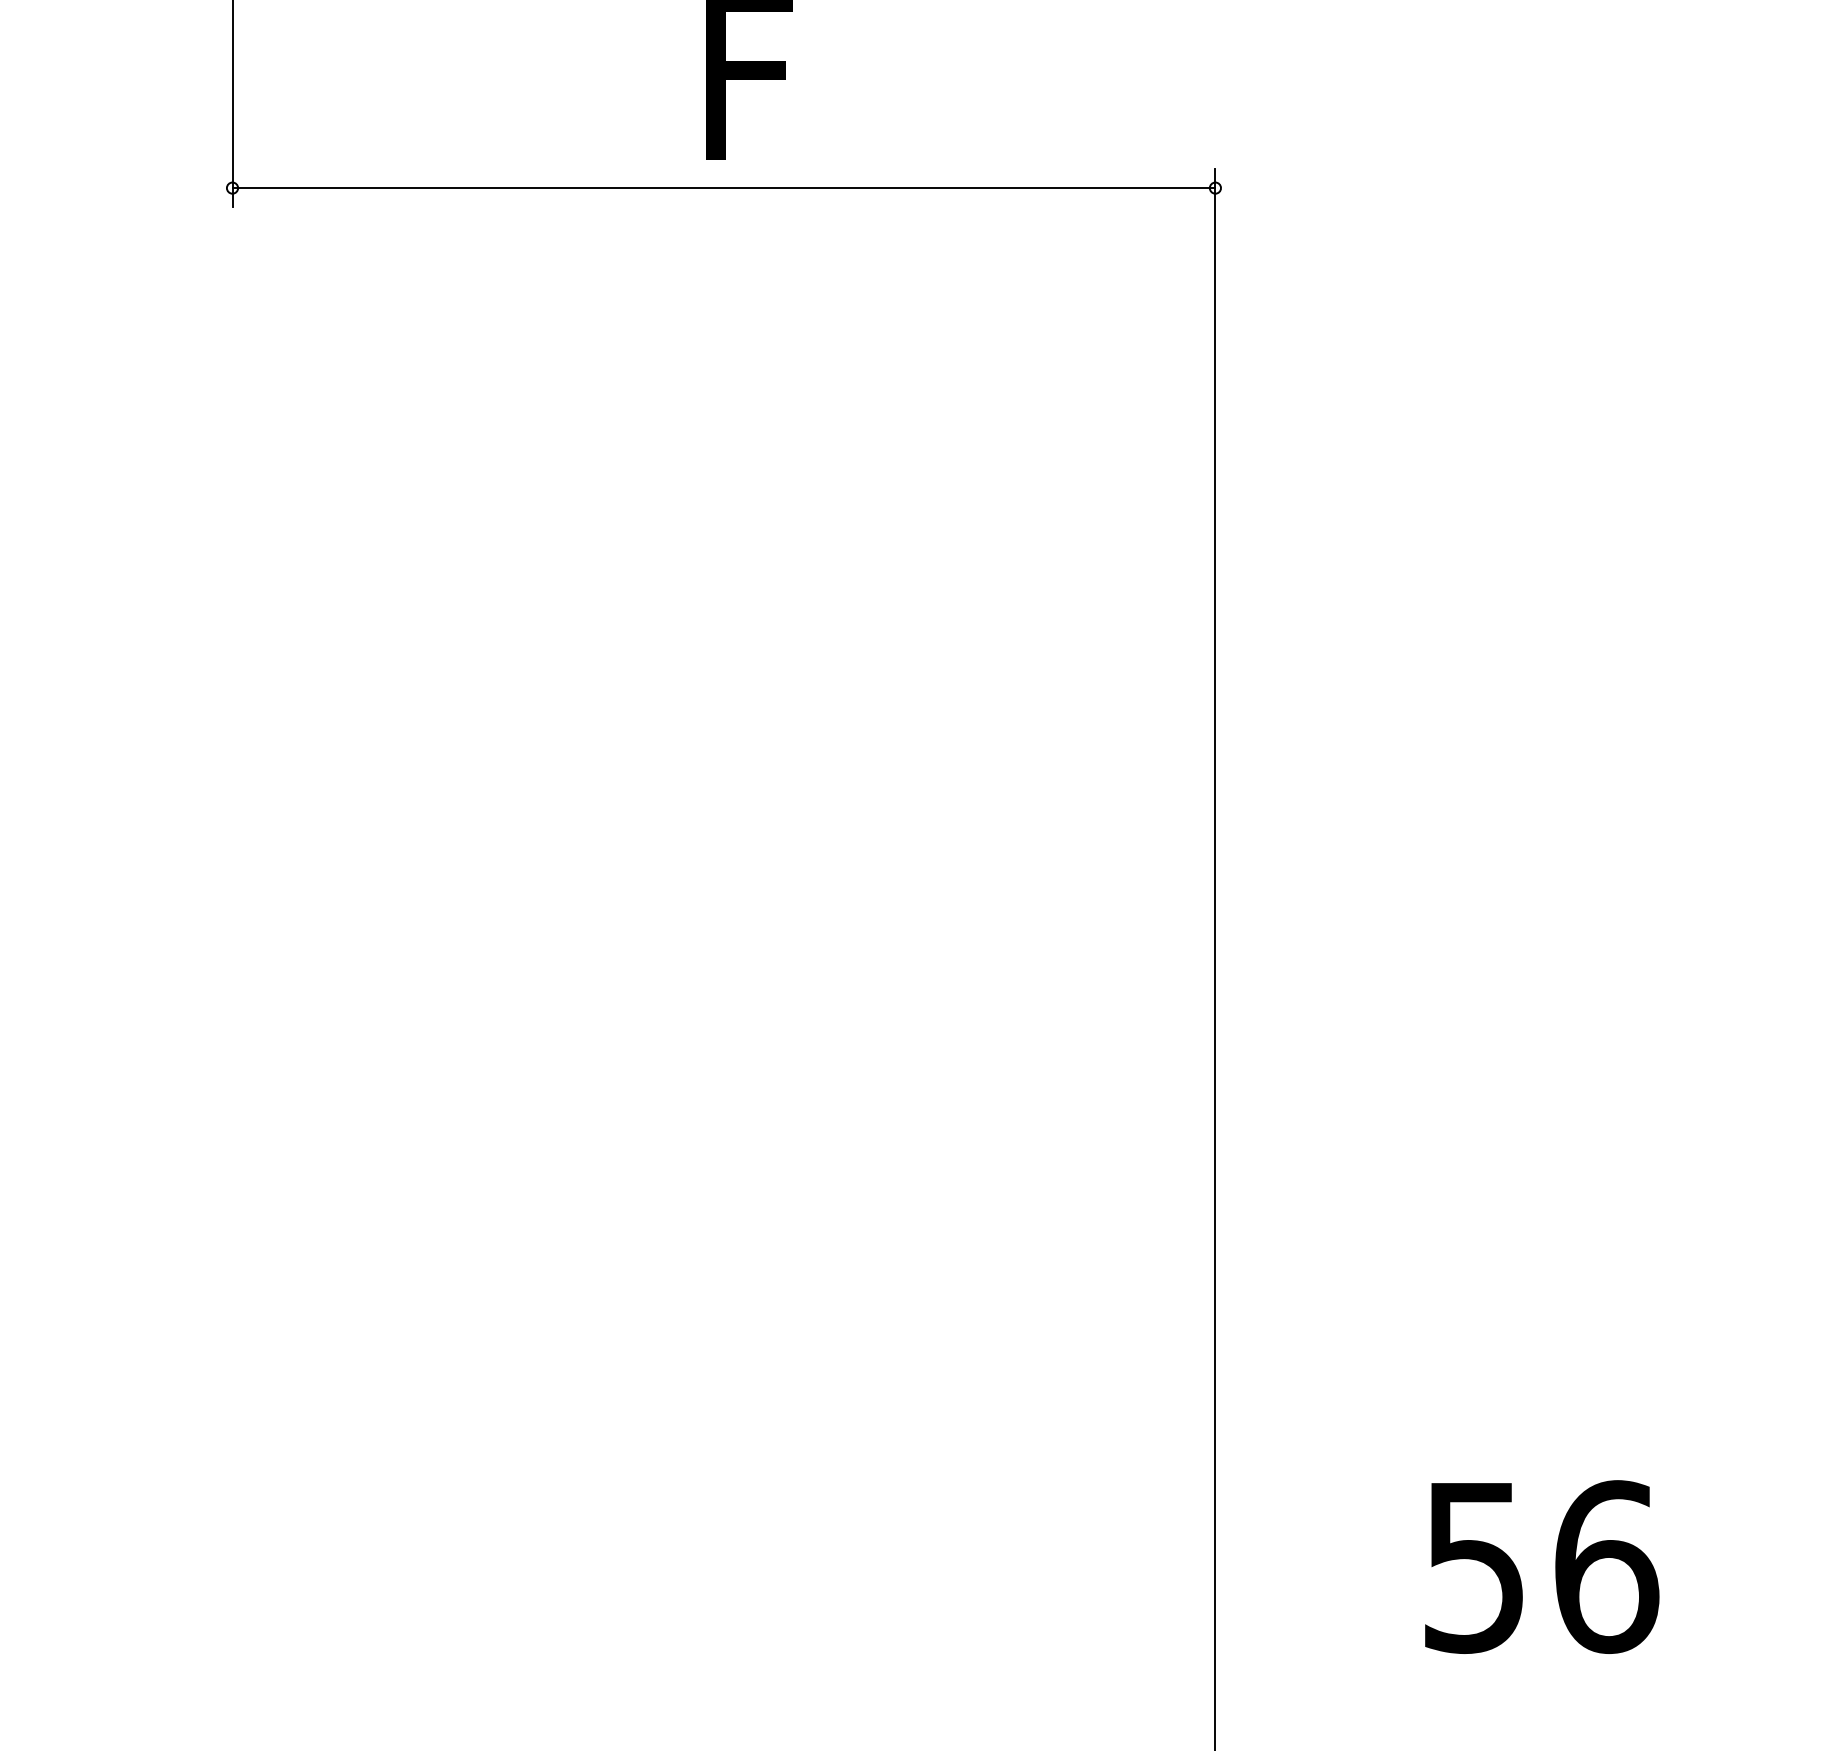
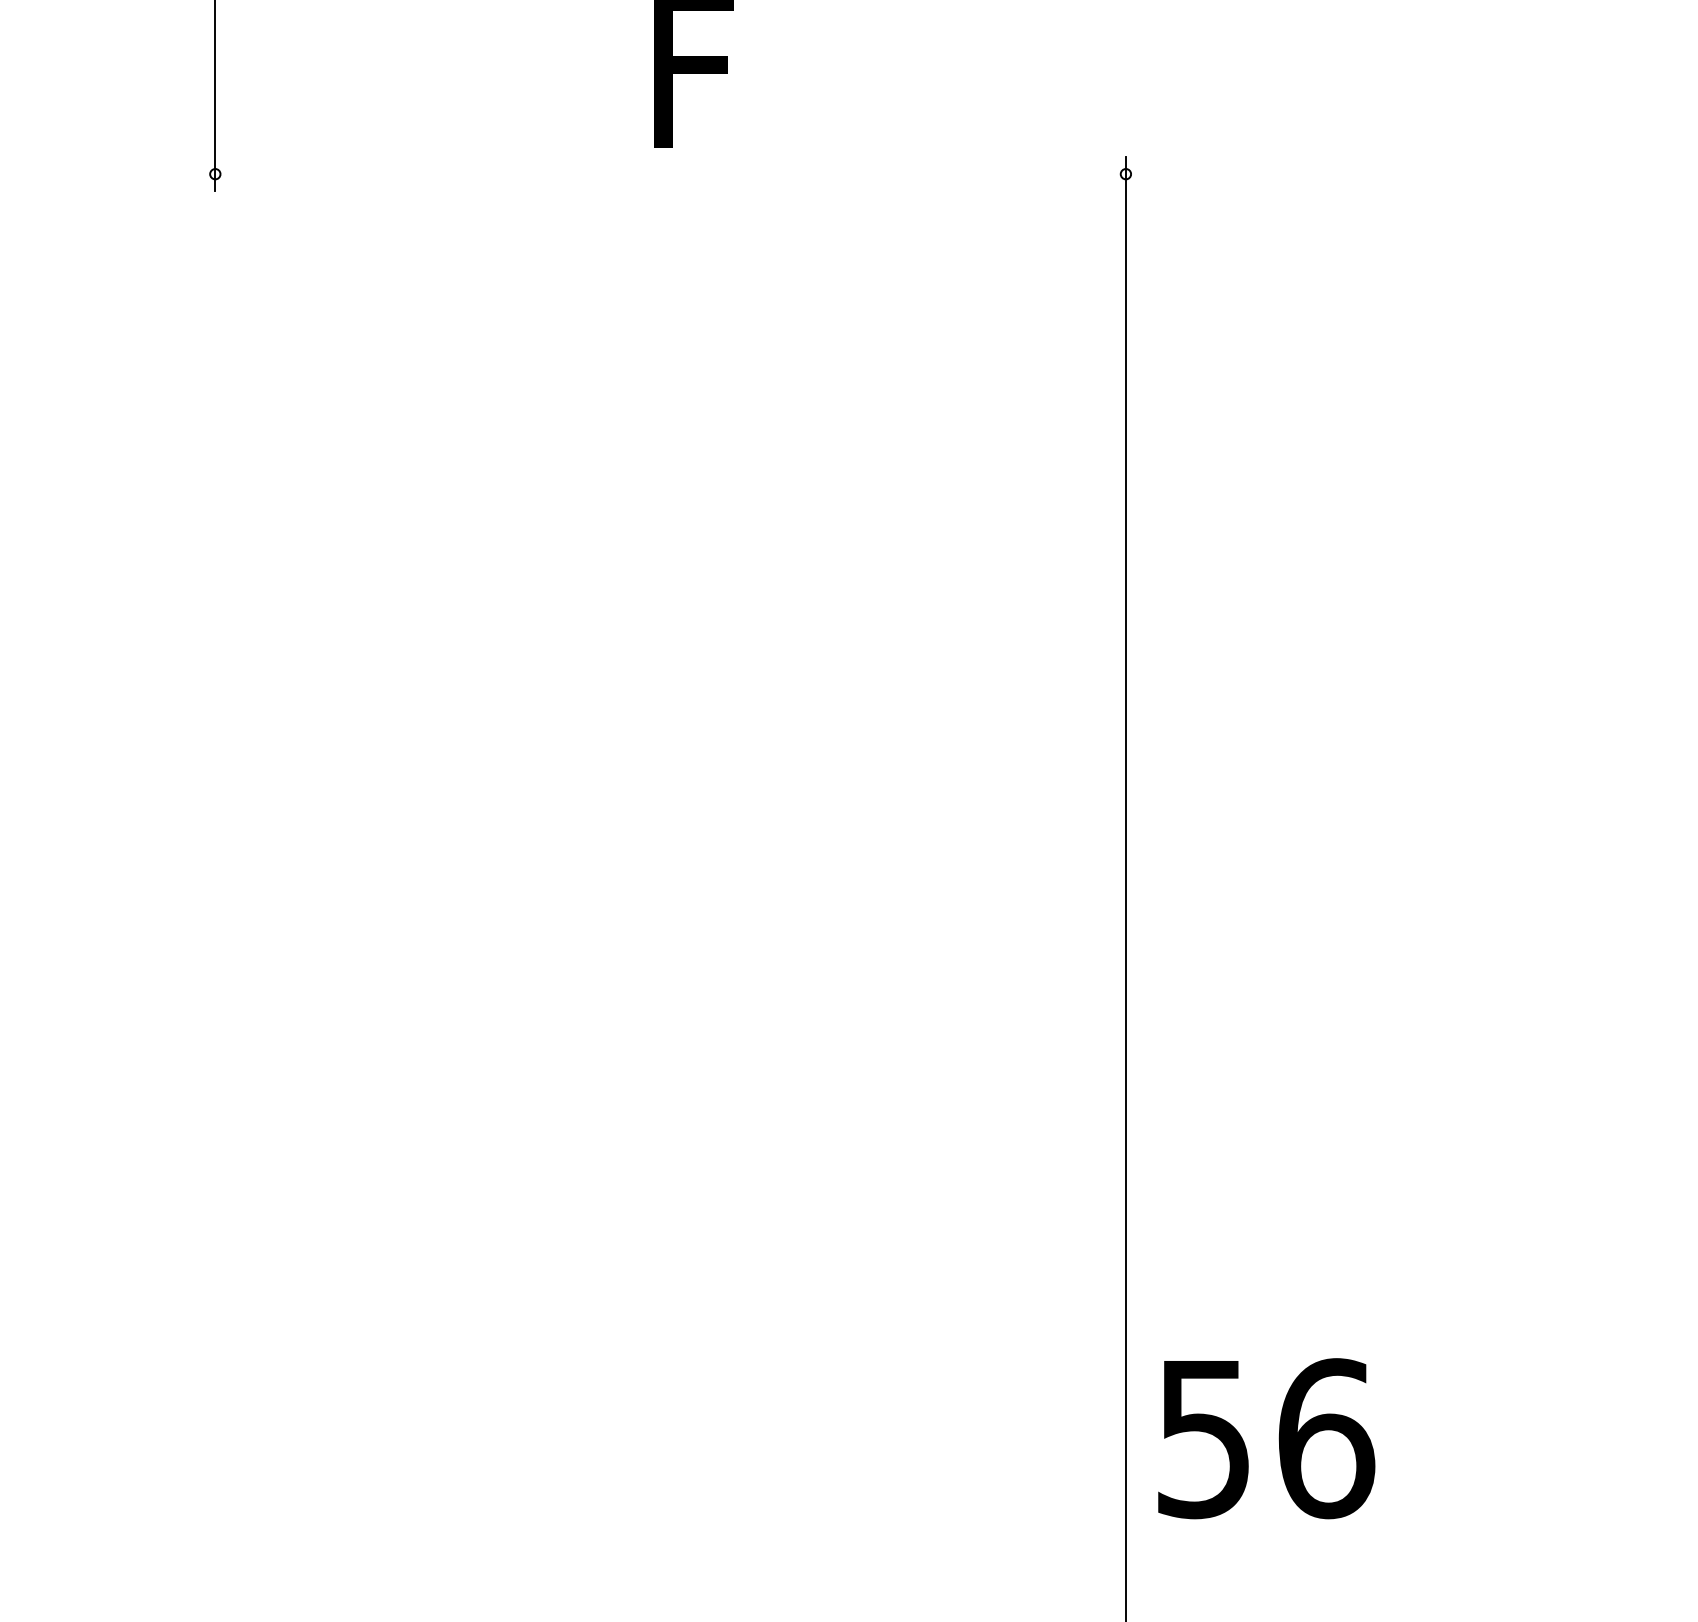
line: (723, 188) -> (670, 174), removed
text: (1542, 1566) -> (1266, 1438), moved

